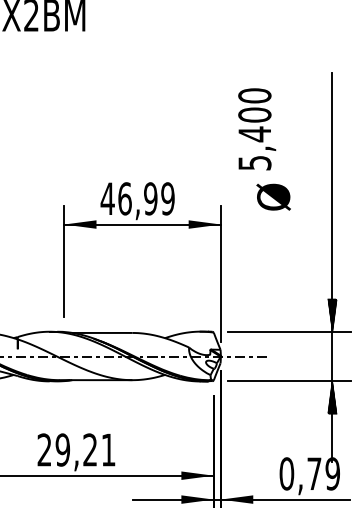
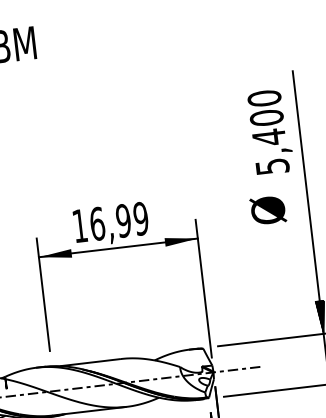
text: (257, 129) -> (271, 132), moved
text: (273, 196) -> (267, 209), moved
text: (107, 198) -> (79, 225), 46,99 -> 16,99

